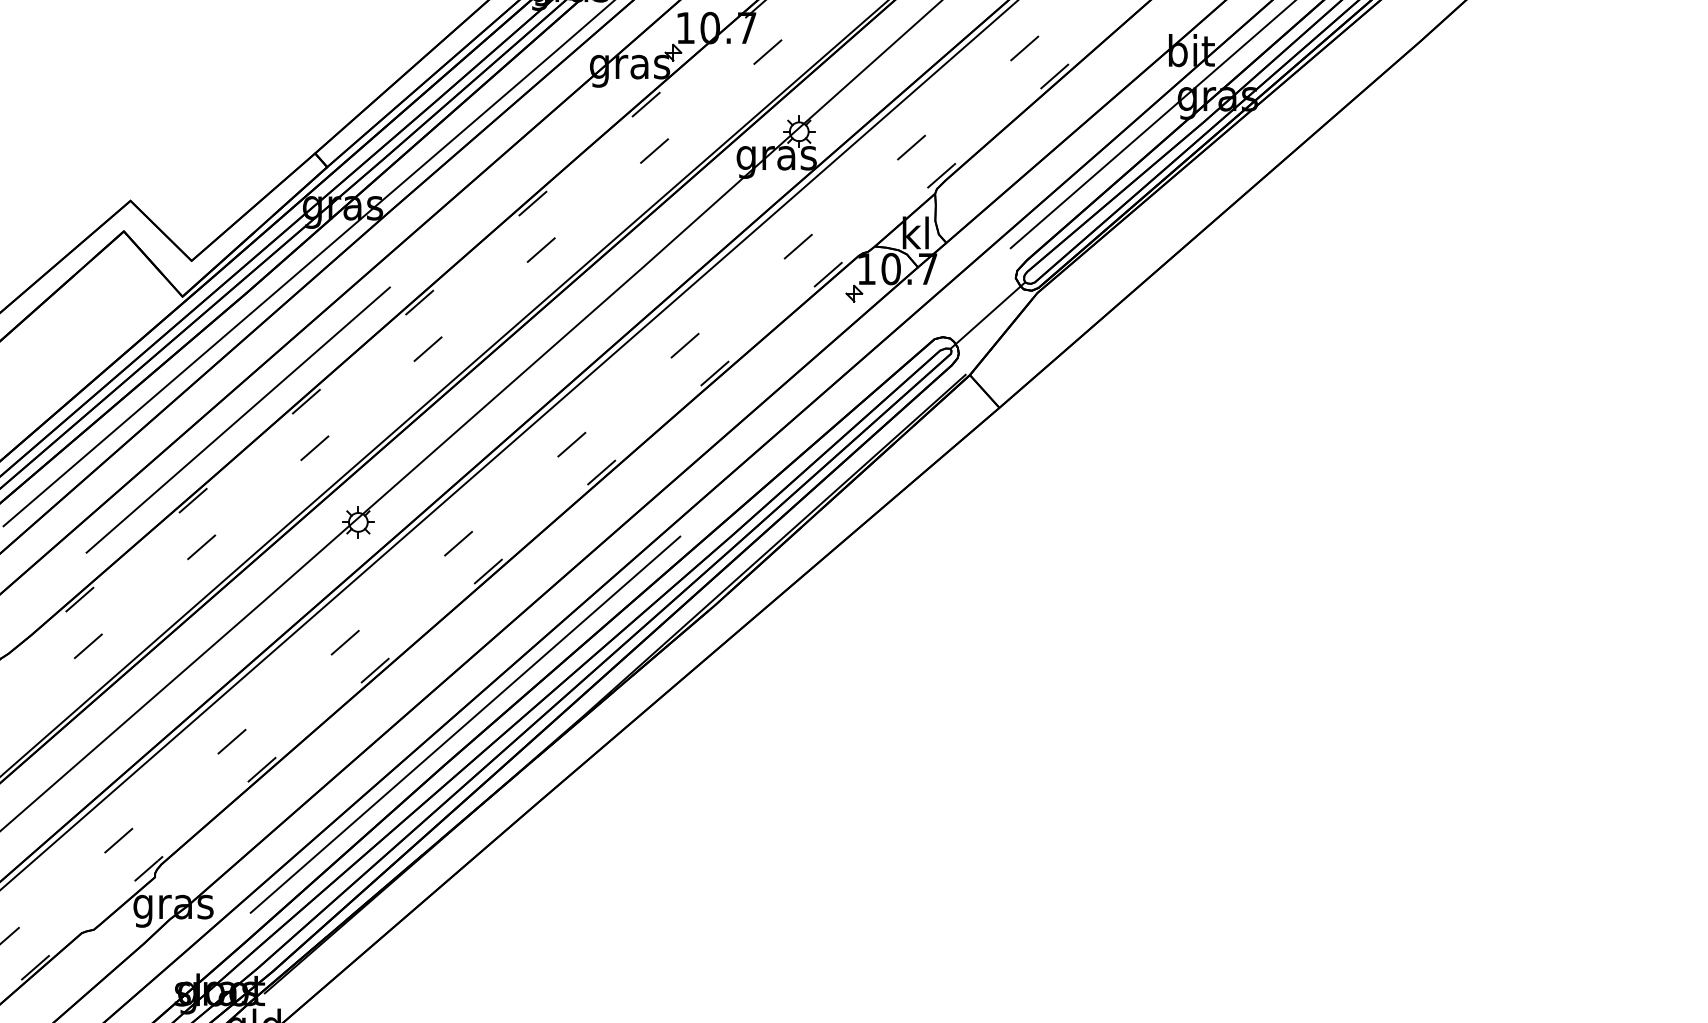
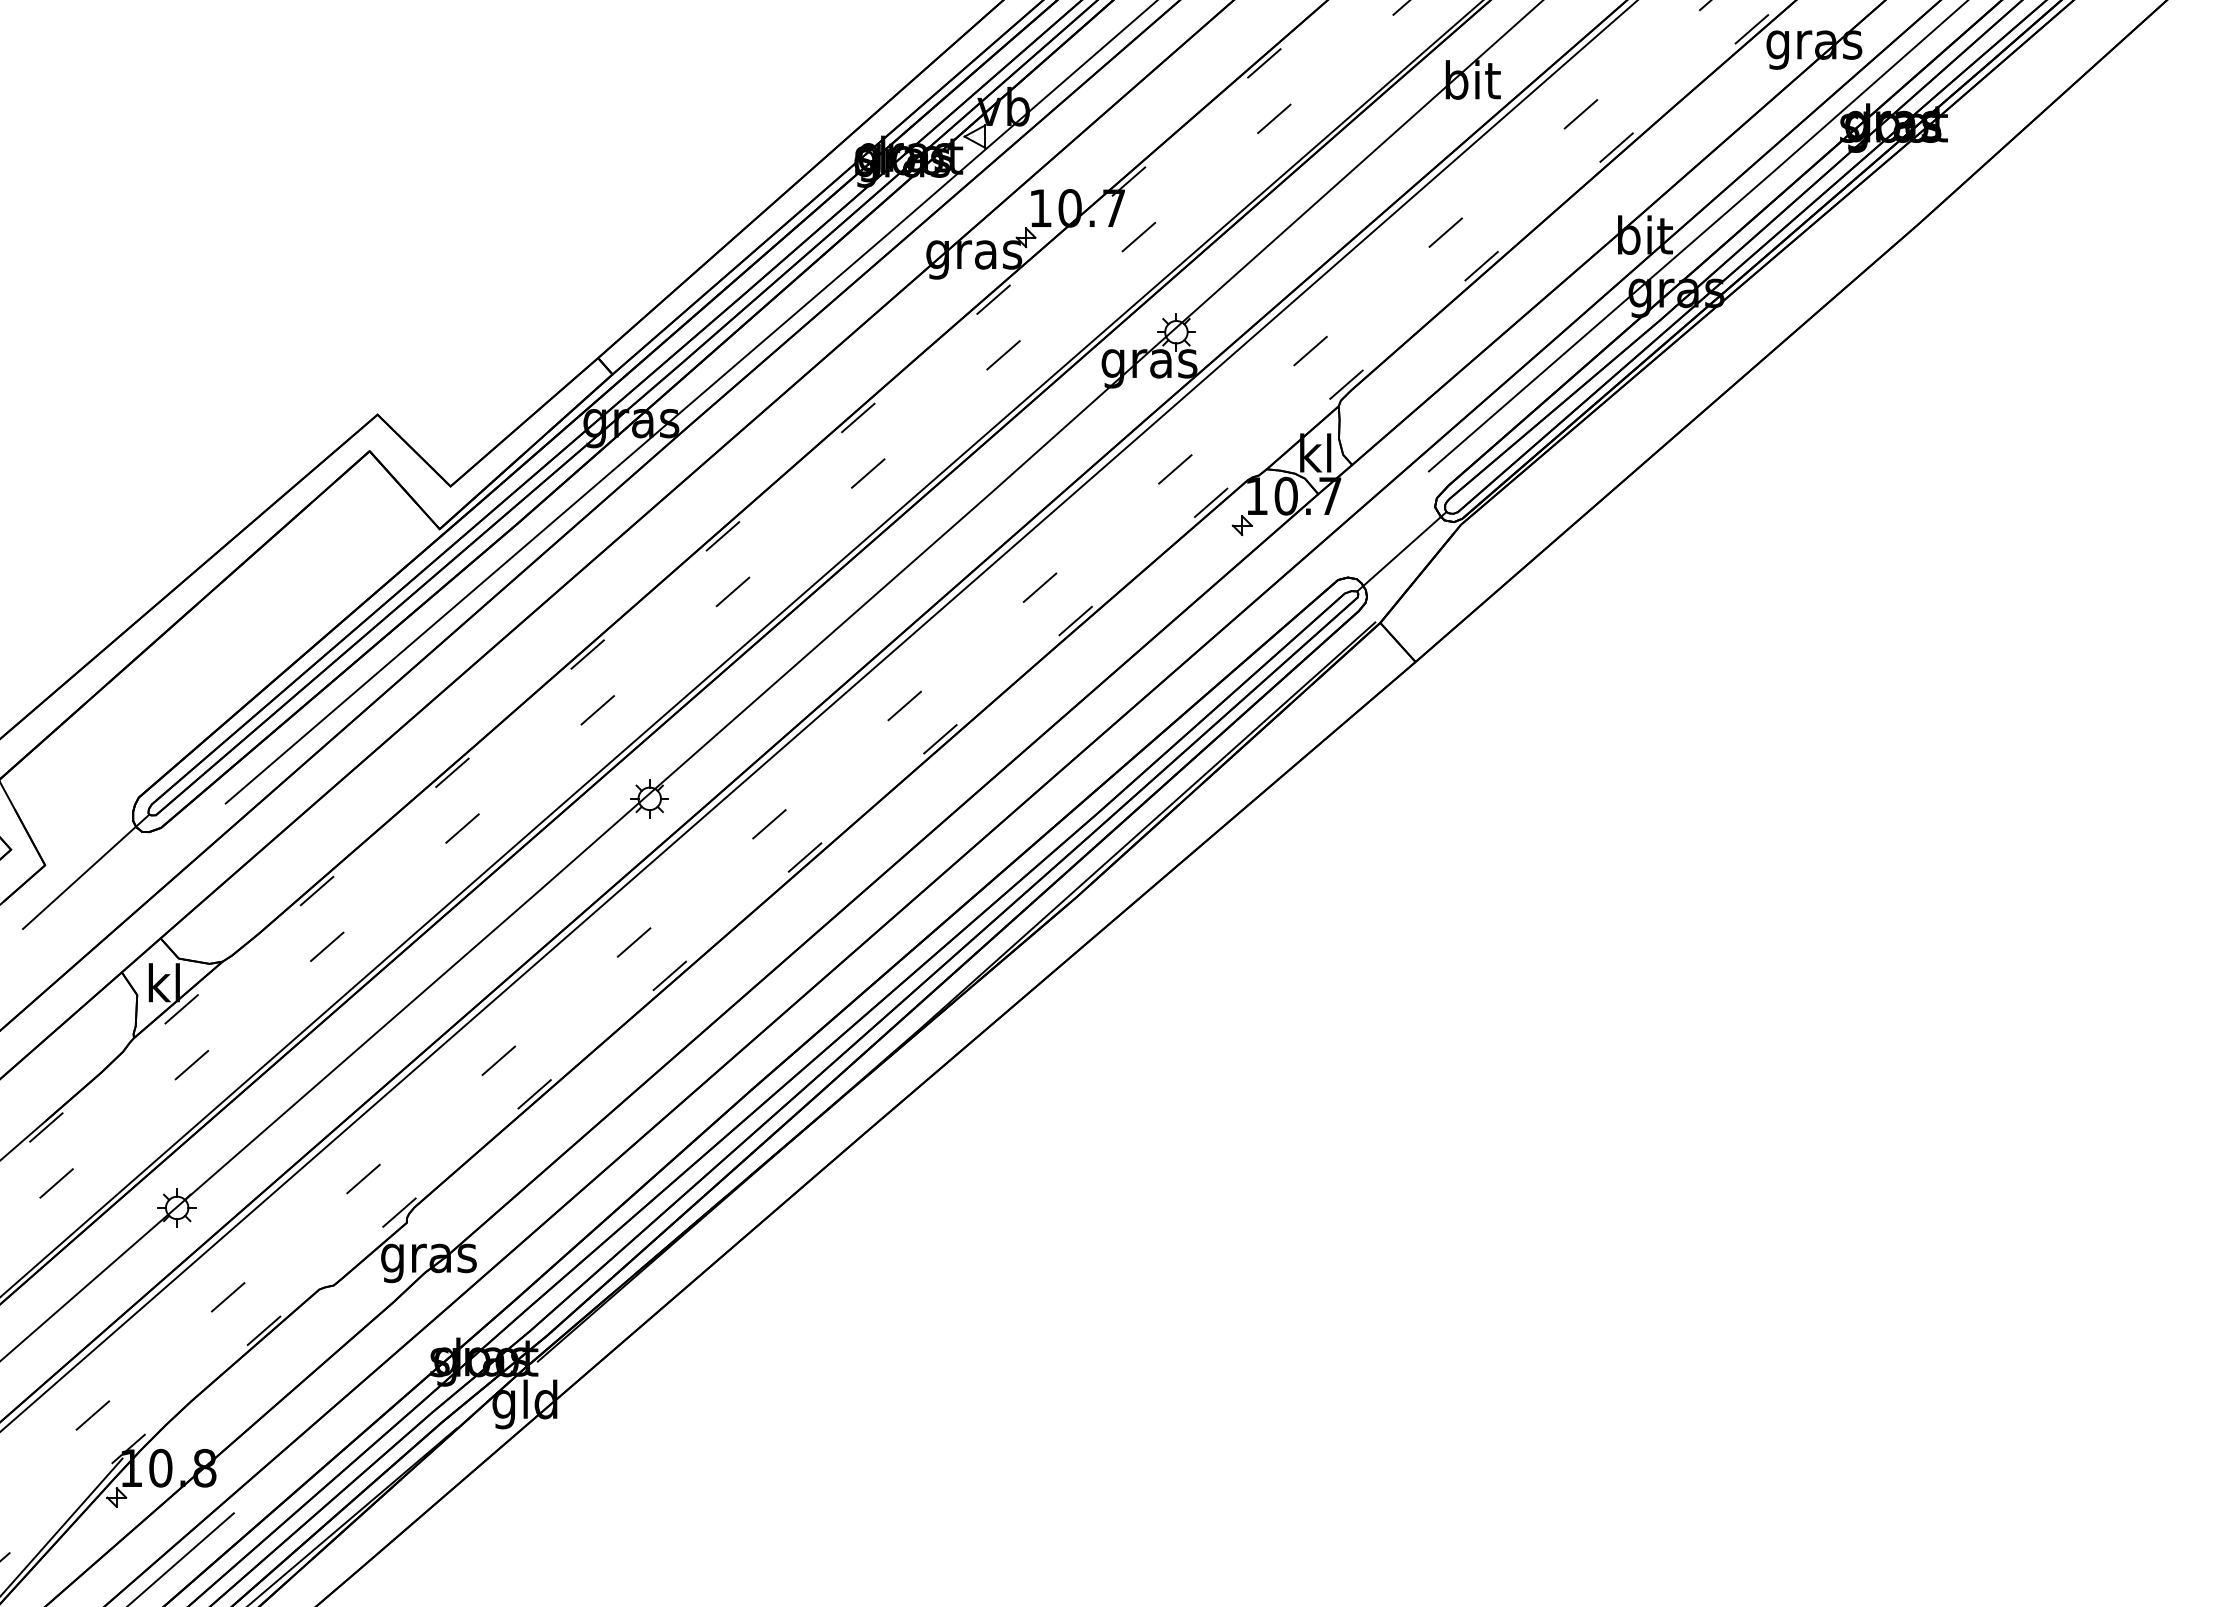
line: (238, 419) -> (506, 676), removed
line: (465, 724) -> (777, 1040), removed

